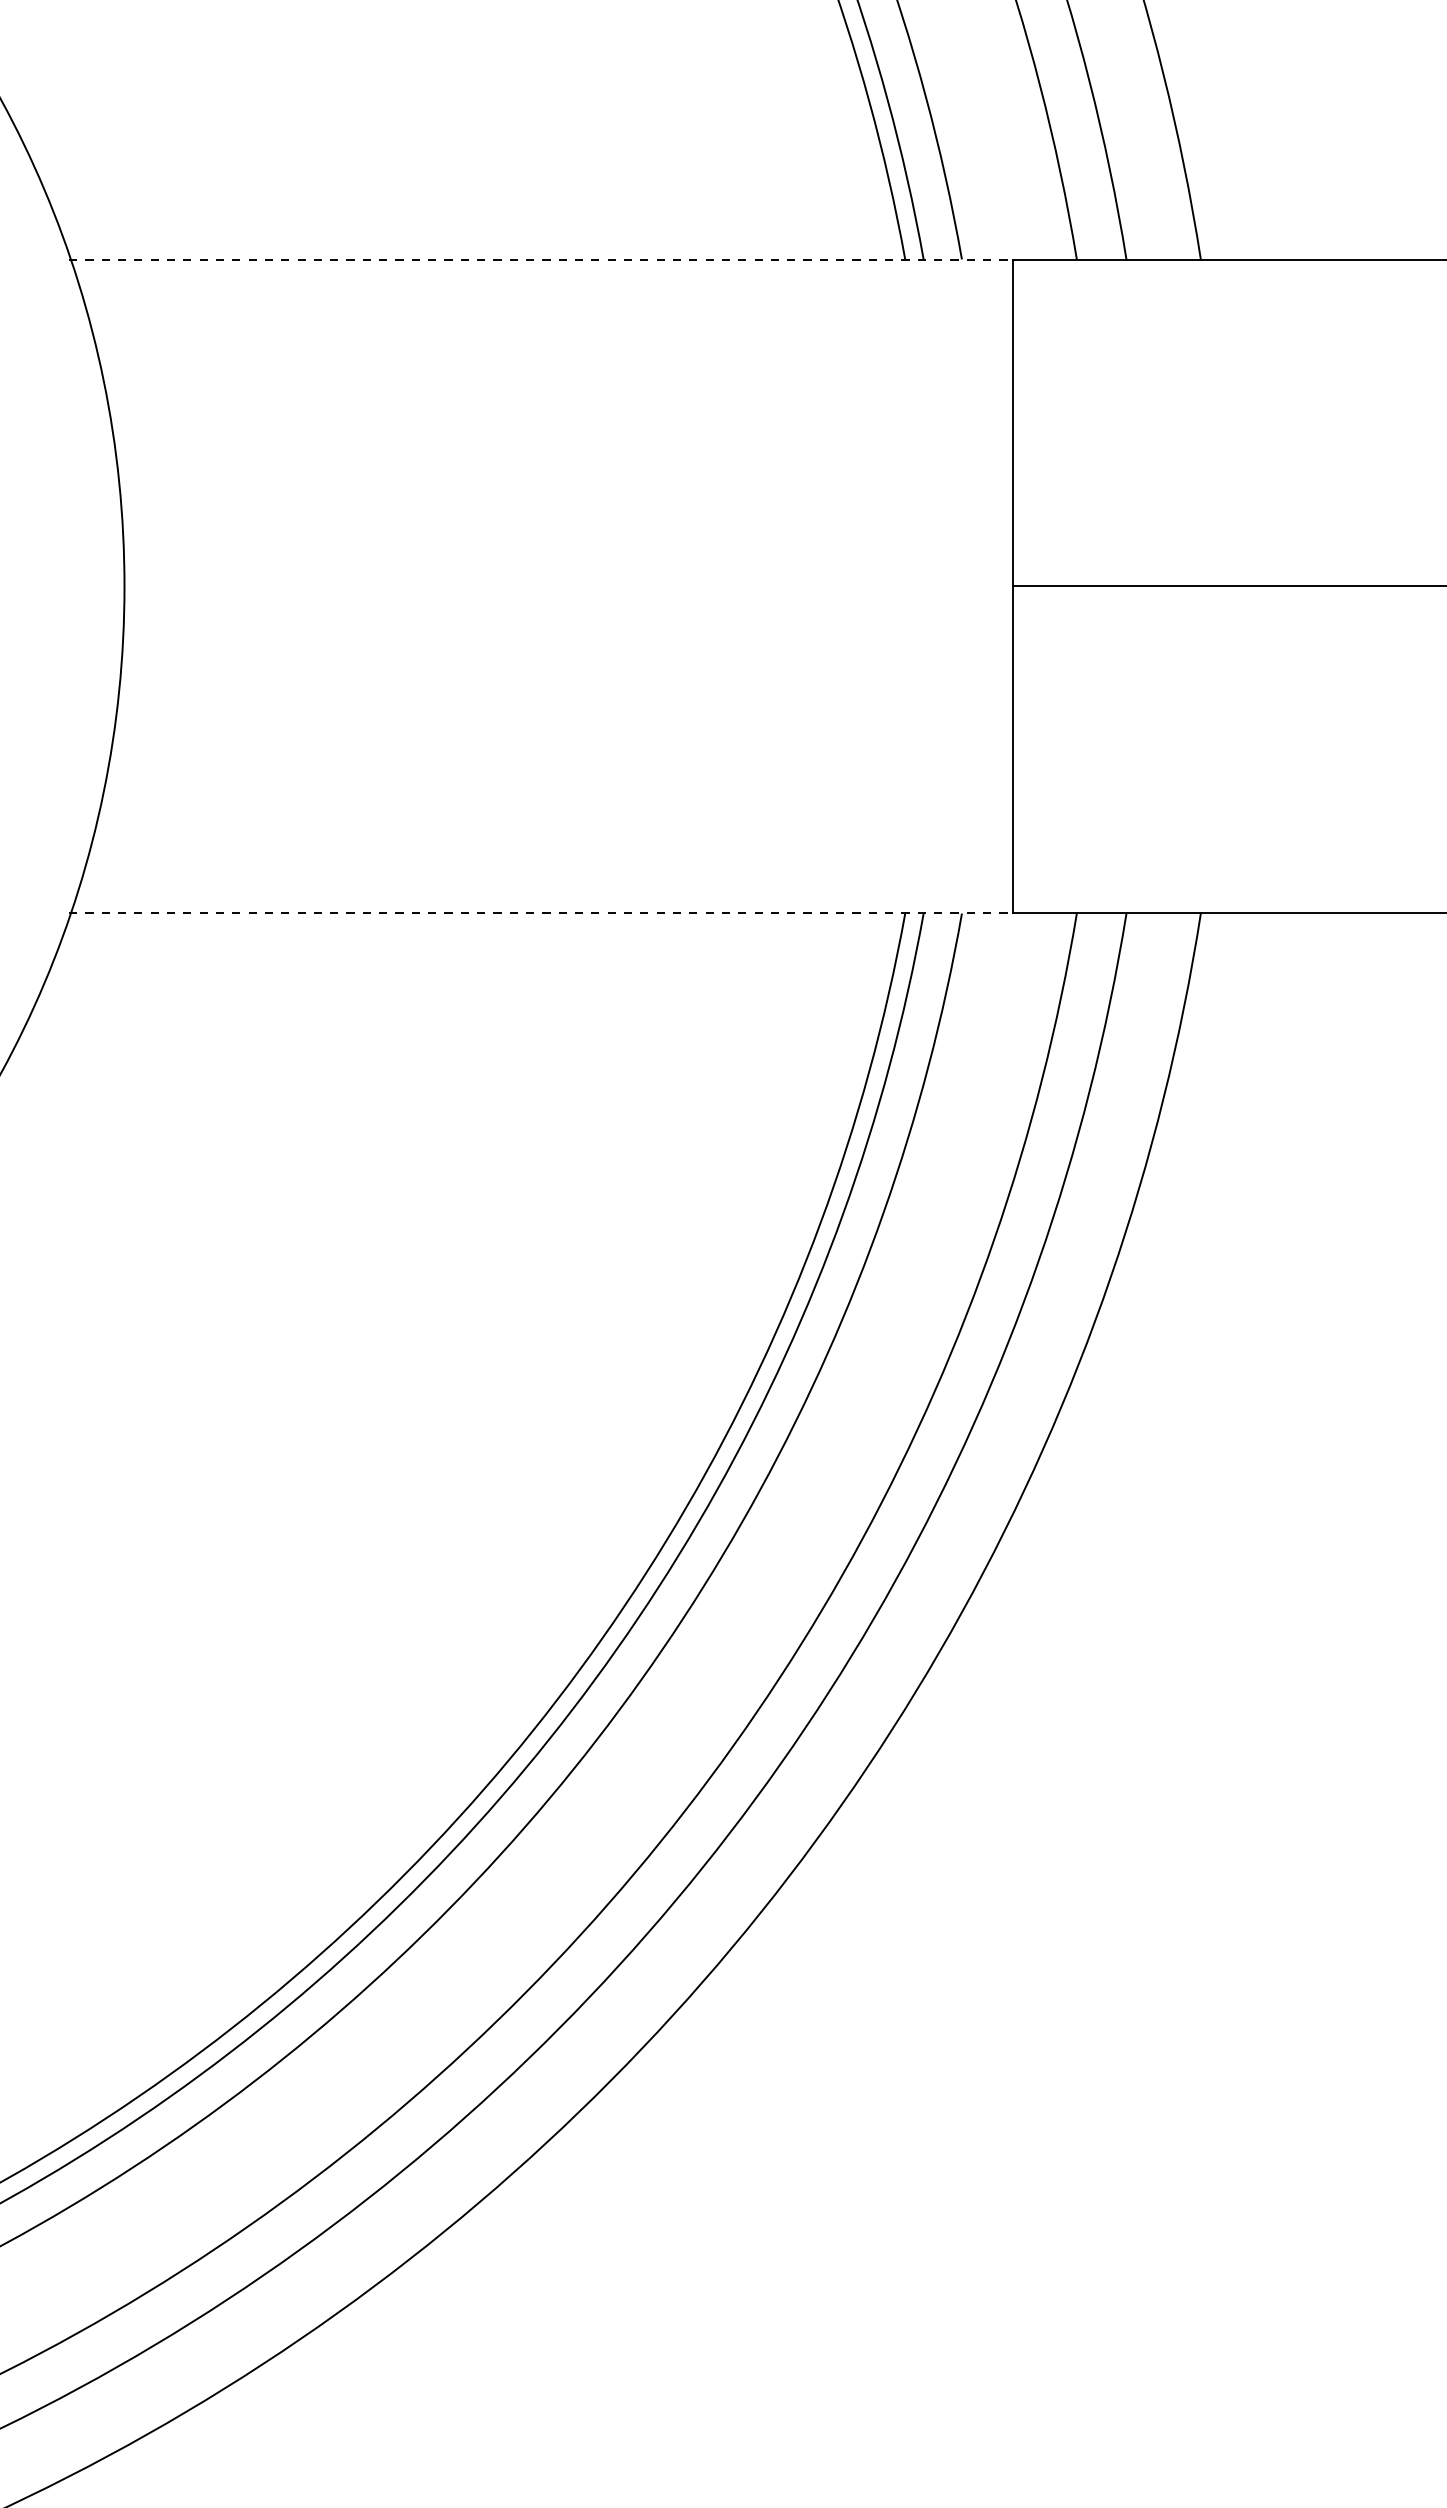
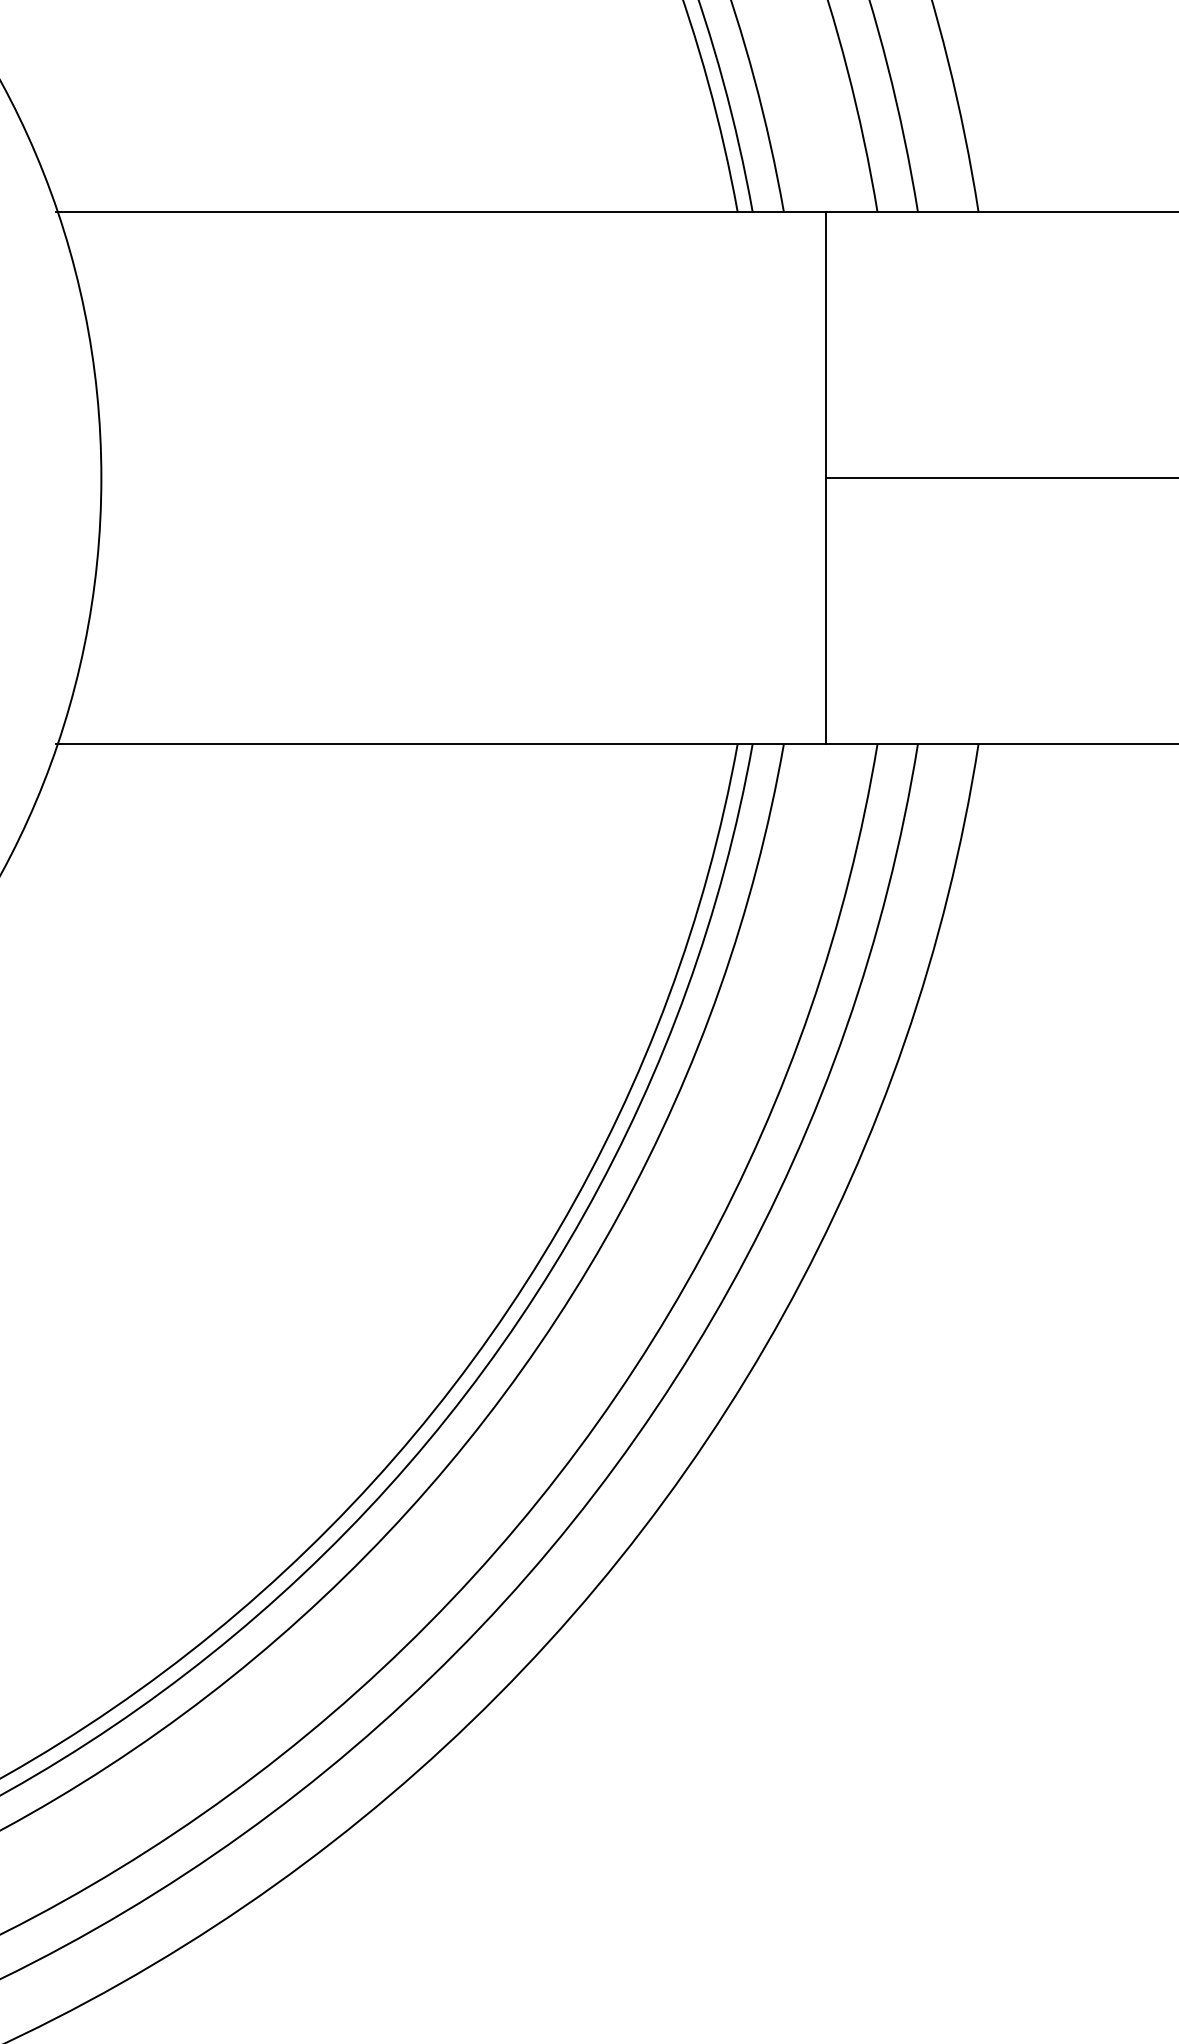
line: (541, 260) -> (441, 212), dashed -> solid
line: (541, 912) -> (441, 743), dashed -> solid

